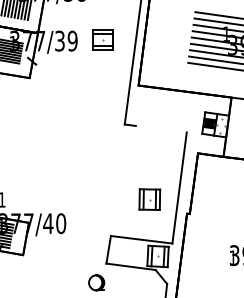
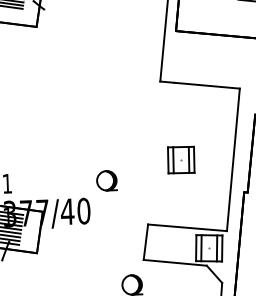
line: (160, 128) -> (206, 84), added
part: (149, 199) -> (180, 159), moved
part: (79, 200) -> (106, 180), added

